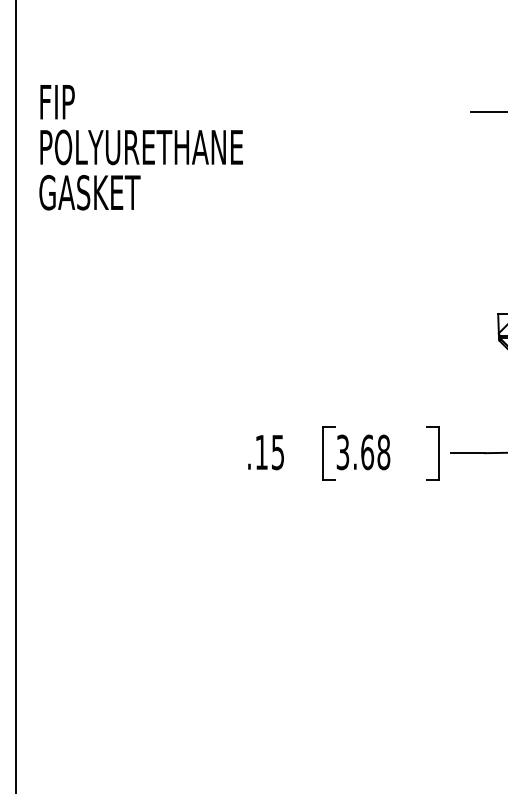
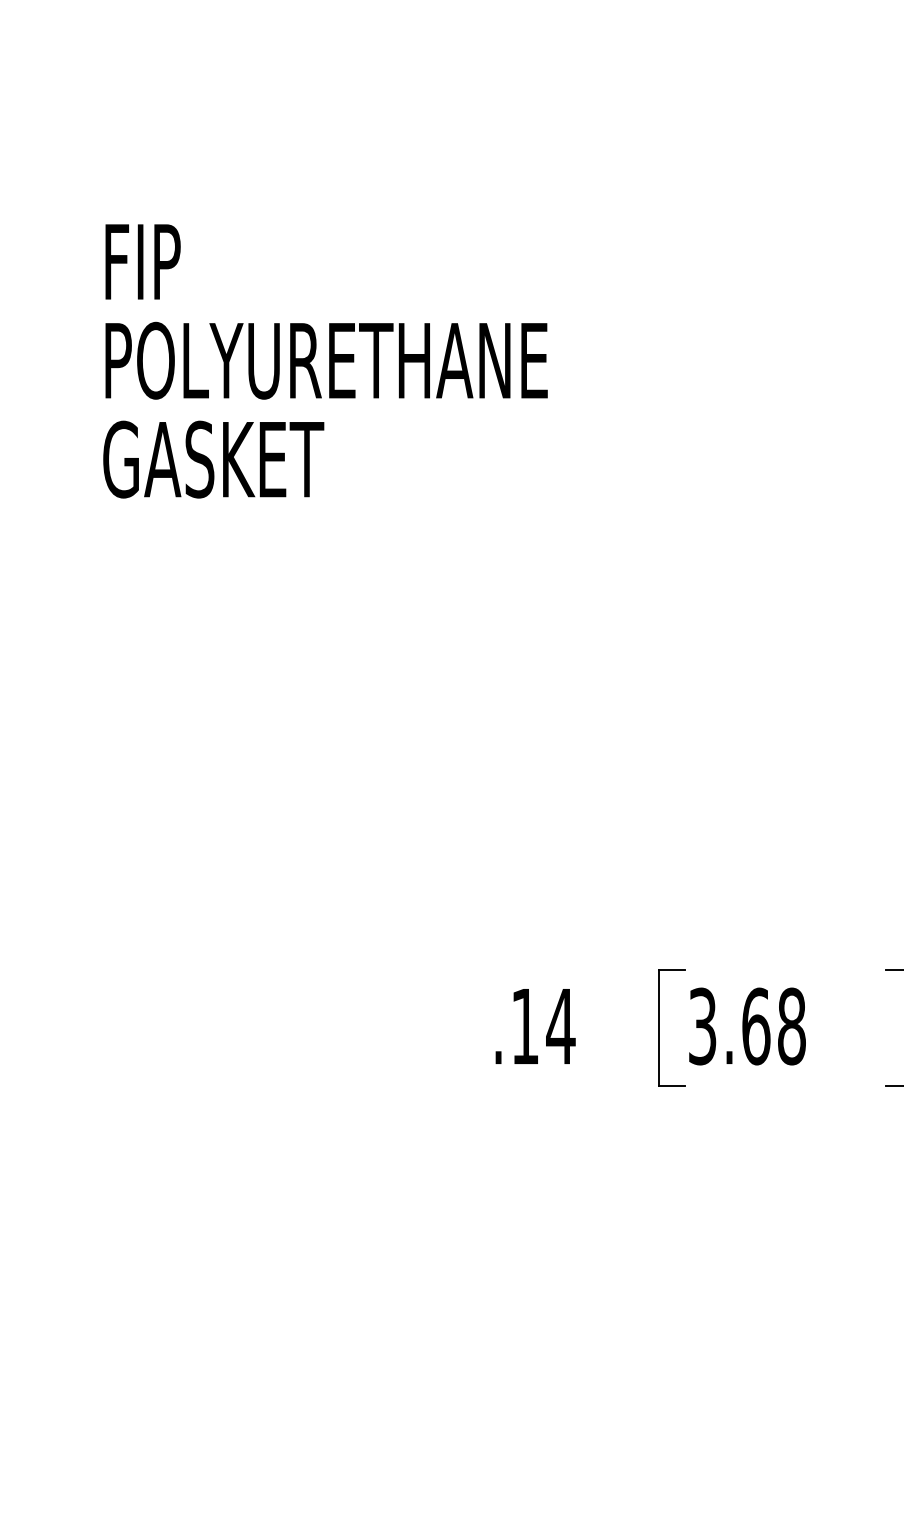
text: (140, 147) -> (323, 360), moved
text: (277, 452) -> (559, 1026), .15 -> .14

